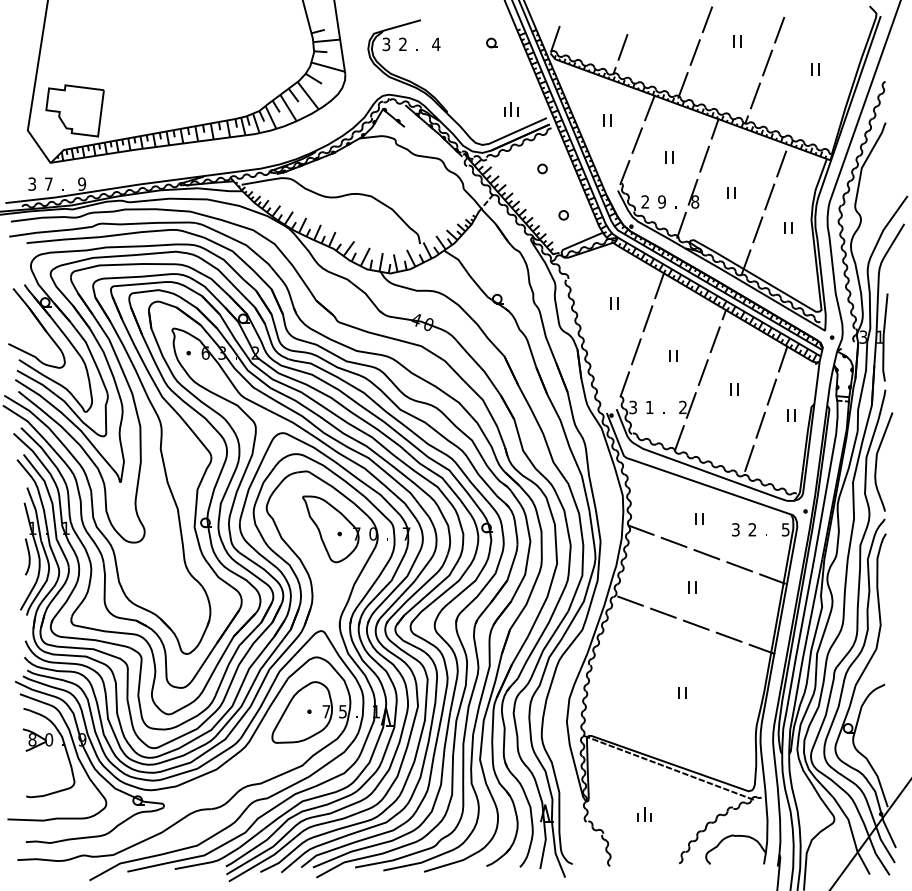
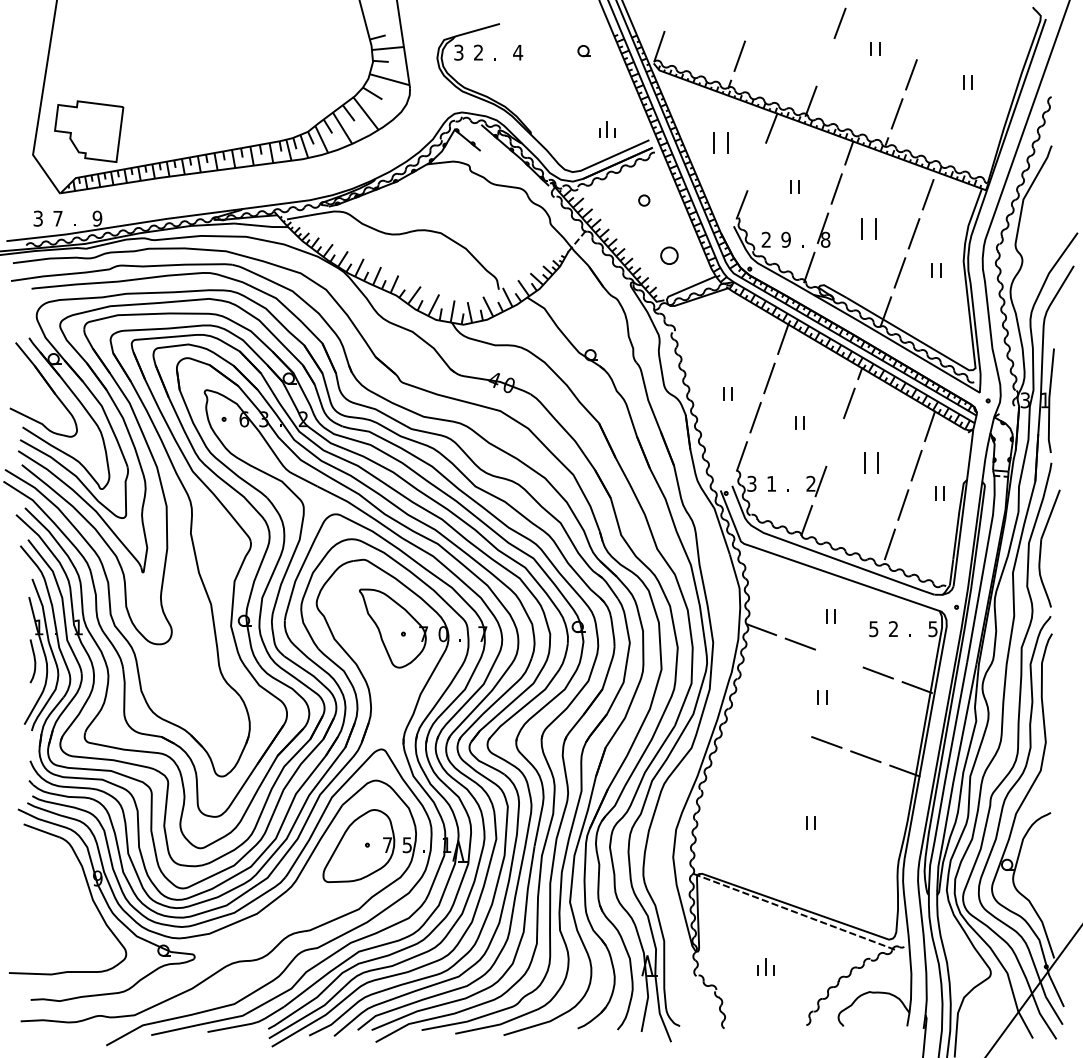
line: (779, 29) -> (925, 35), removed
line: (695, 52) -> (825, 62), removed
part: (606, 120) -> (720, 142), size x1.6
line: (637, 140) -> (756, 166), removed
part: (731, 192) -> (868, 228), size x1.6
circle: (563, 215) -> (669, 255), size x1.6
part: (614, 302) -> (727, 393), moved
line: (702, 372) -> (834, 442), removed
part: (733, 389) -> (871, 462), size x1.6
text: (735, 529) -> (873, 628), 3 -> 5
line: (706, 554) -> (838, 658), removed
line: (630, 600) -> (748, 713), removed
line: (663, 612) -> (787, 727), removed
part: (49, 746) -> (58, 886), removed

